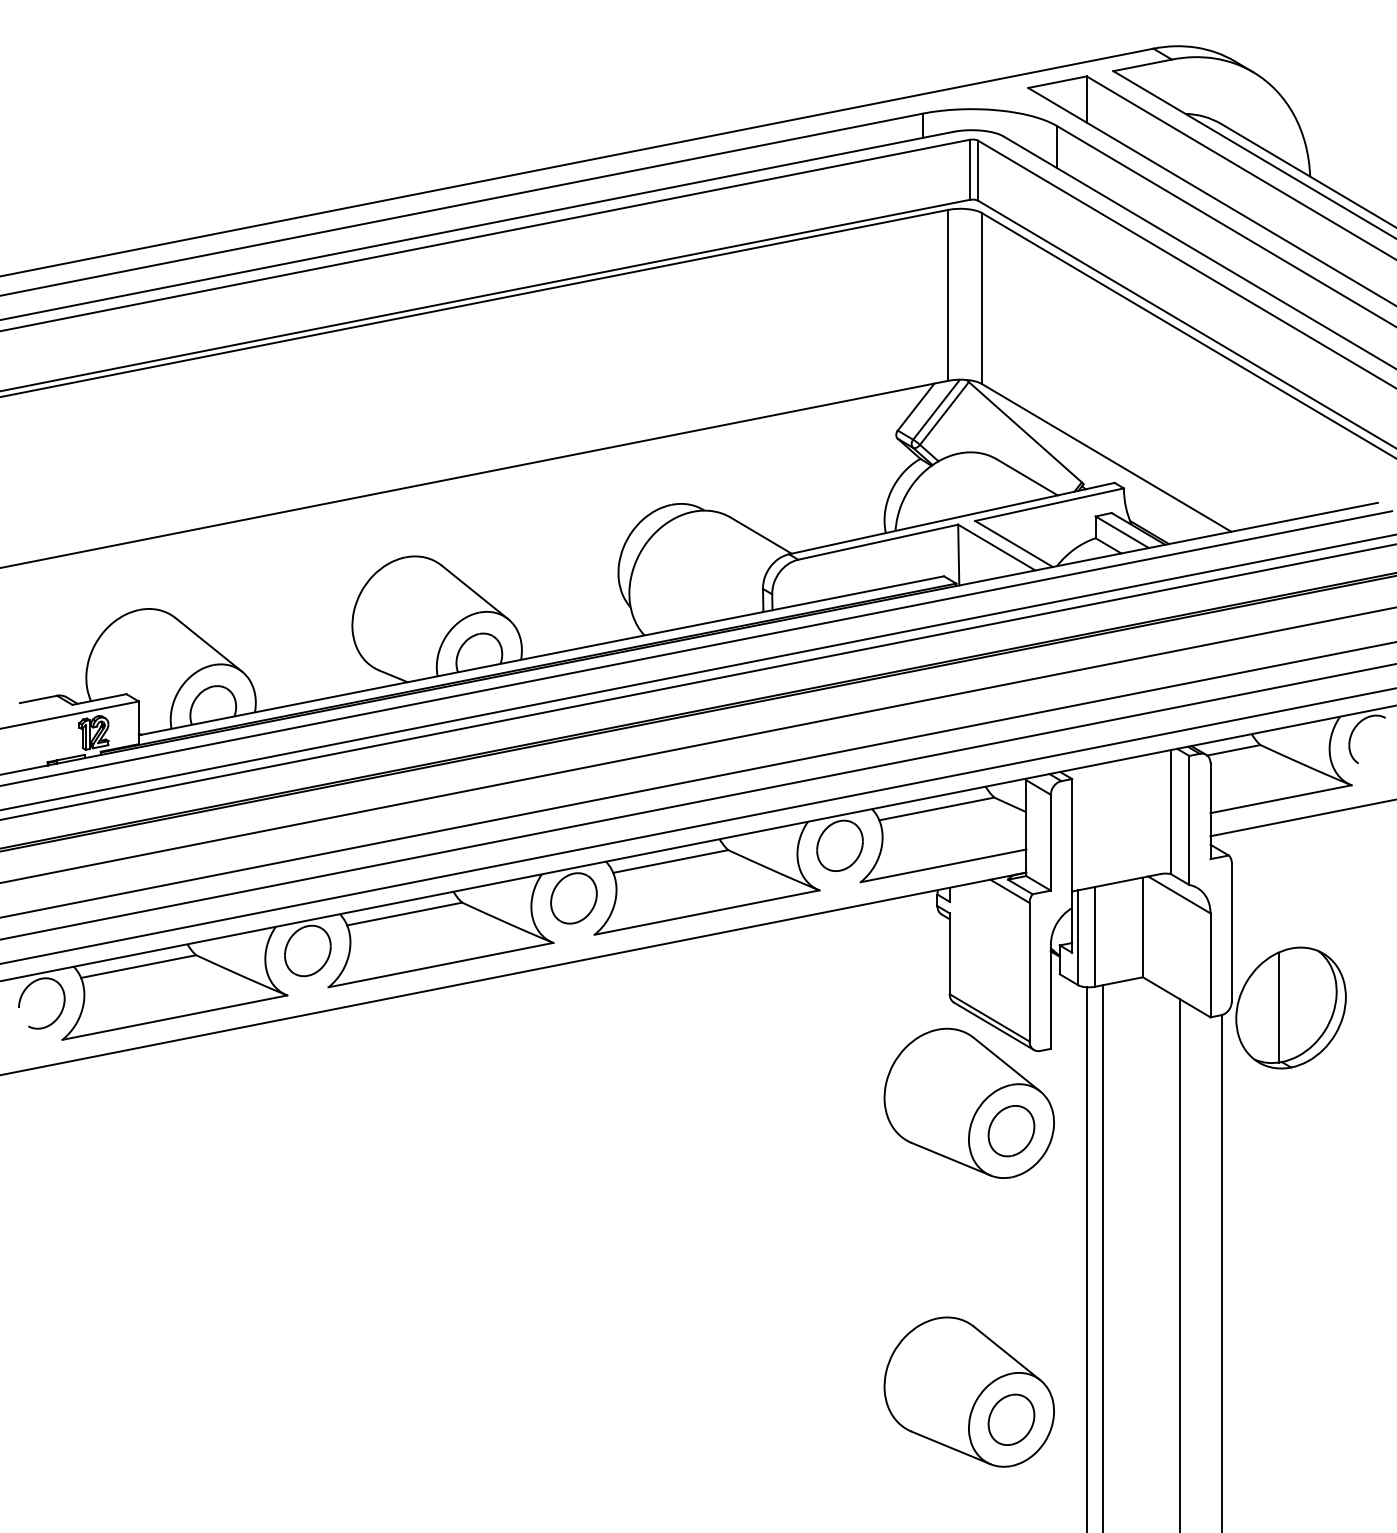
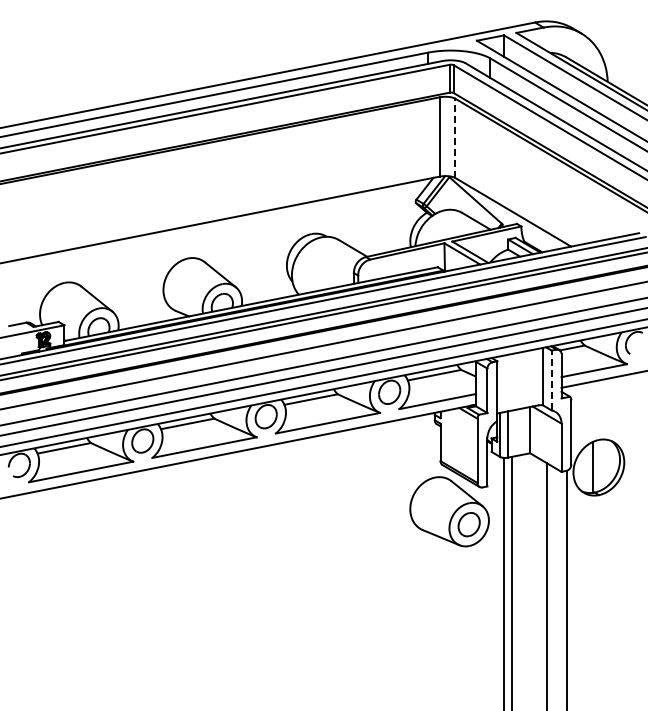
line: (981, 298) -> (455, 138), solid -> dashed
line: (1188, 820) -> (551, 380), solid -> dashed
part: (969, 1391) -> (449, 645), removed

